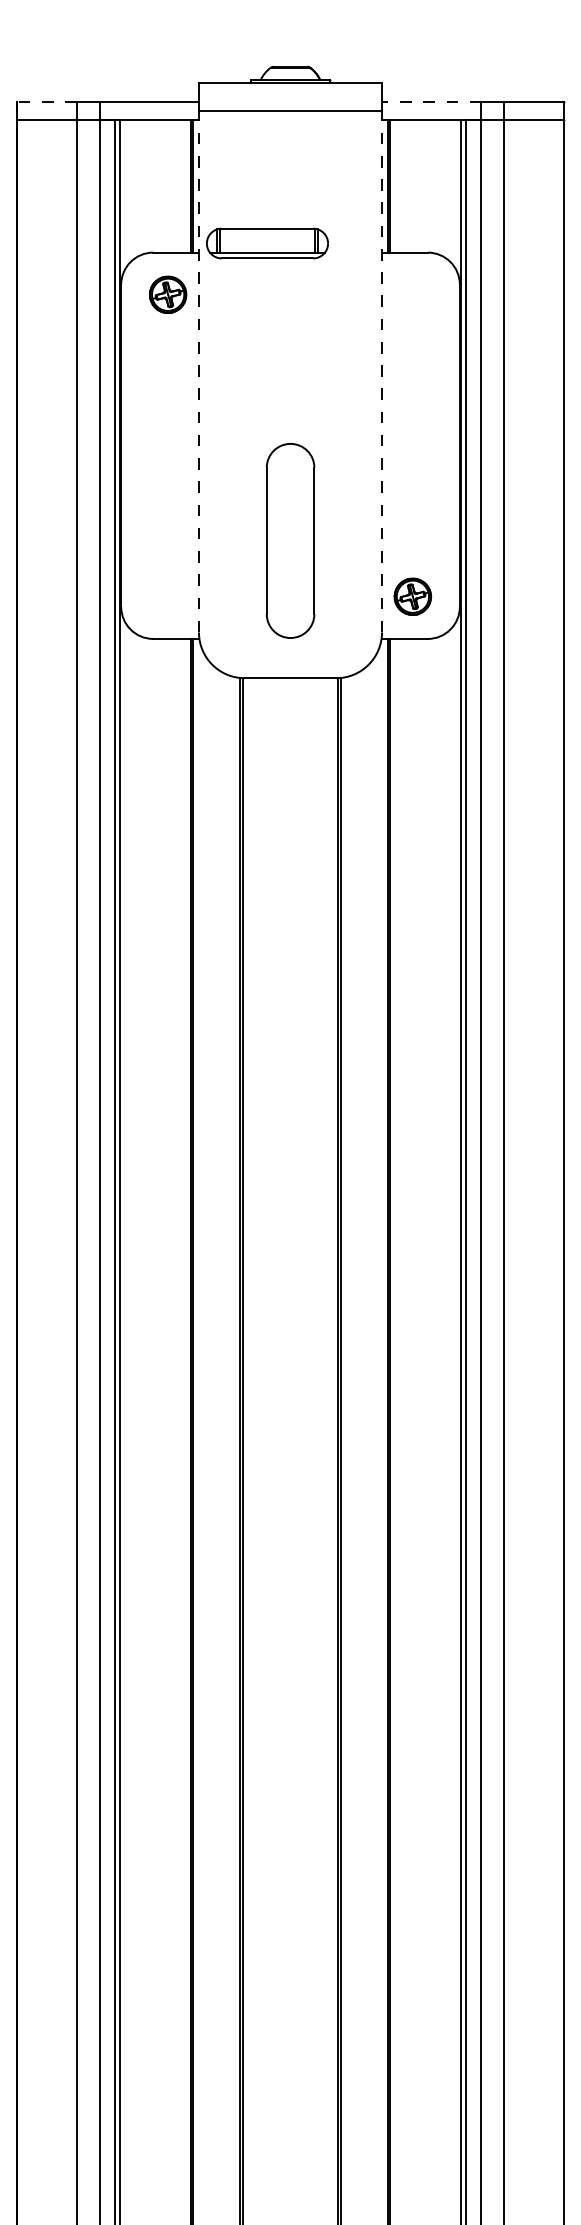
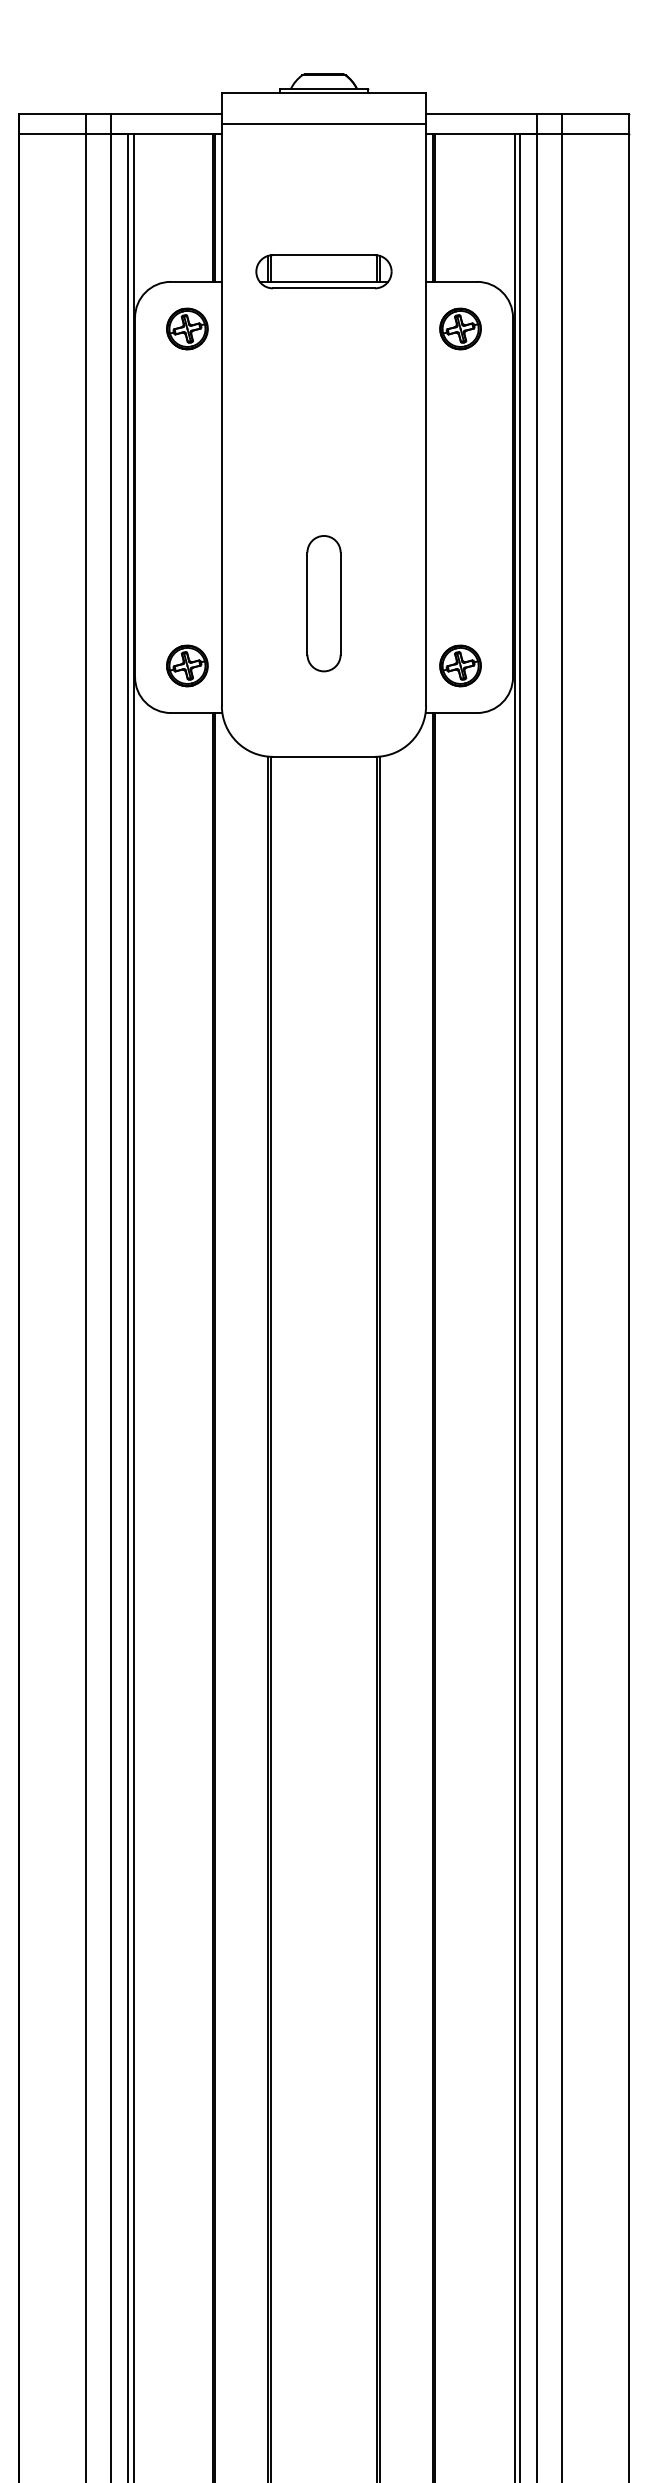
line: (47, 101) -> (52, 113), dashed -> solid
line: (431, 101) -> (481, 113), dashed -> solid
part: (267, 243) -> (324, 271), moved
part: (412, 294) -> (460, 328), added
line: (198, 371) -> (221, 414), dashed -> solid
line: (382, 371) -> (426, 414), dashed -> solid
part: (290, 540) -> (324, 603), size x0.62
part: (168, 596) -> (187, 665), added

